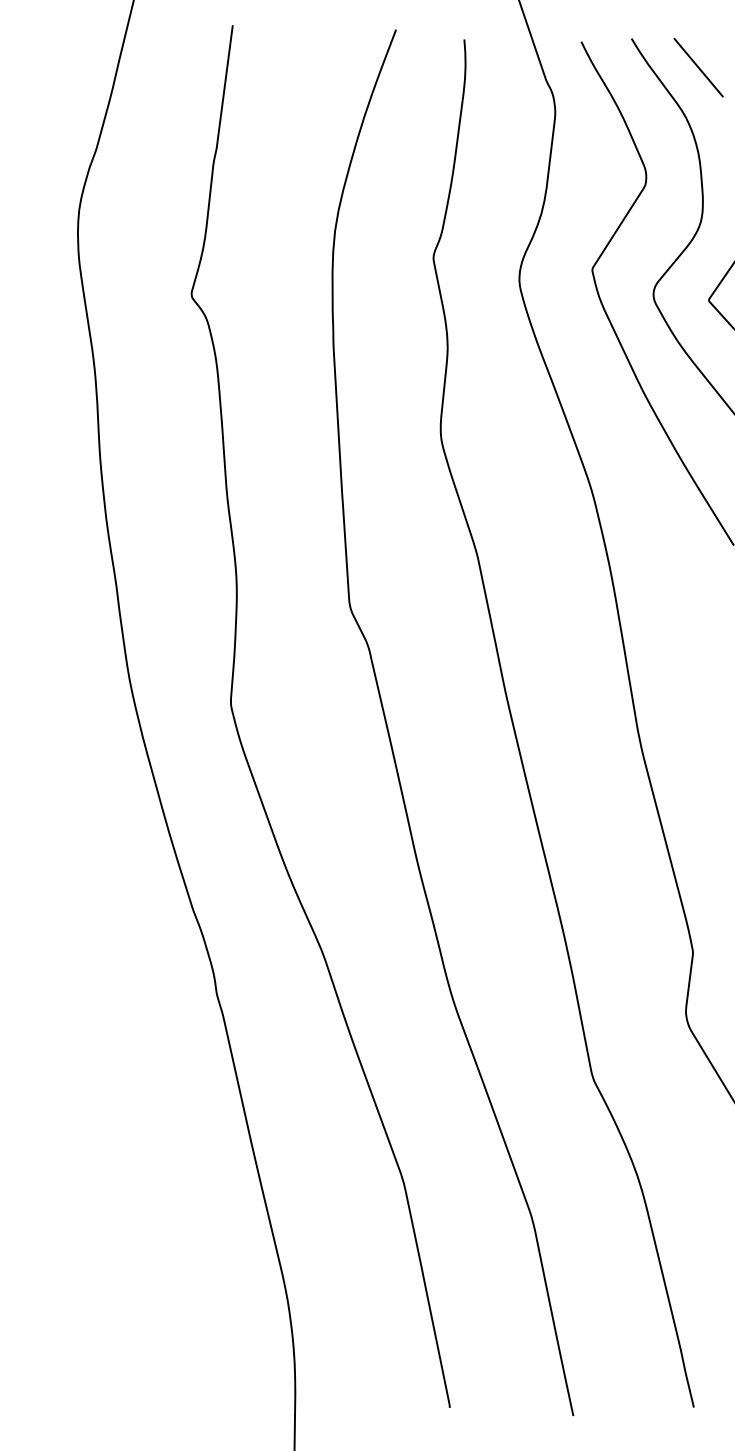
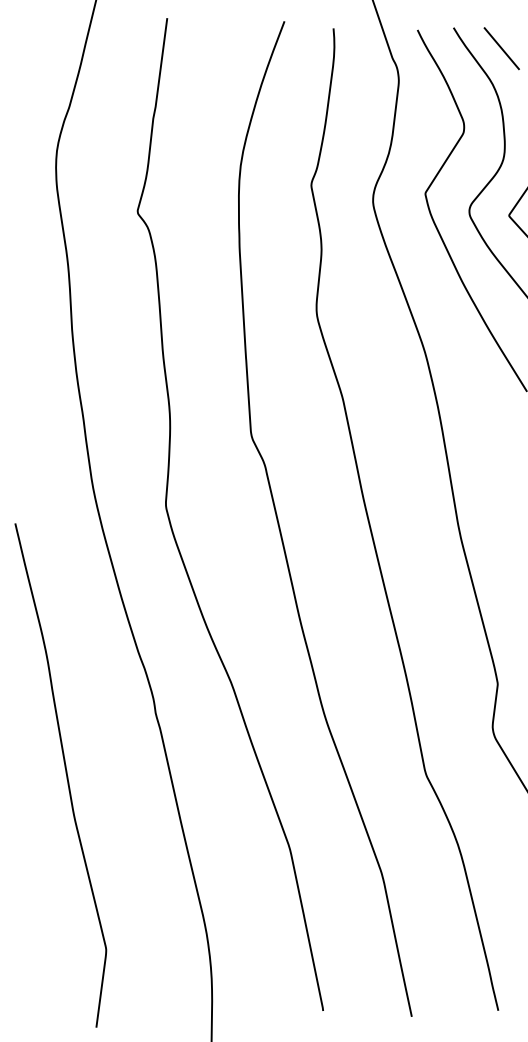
curve: (91, 1077) -> (65, 773), added

